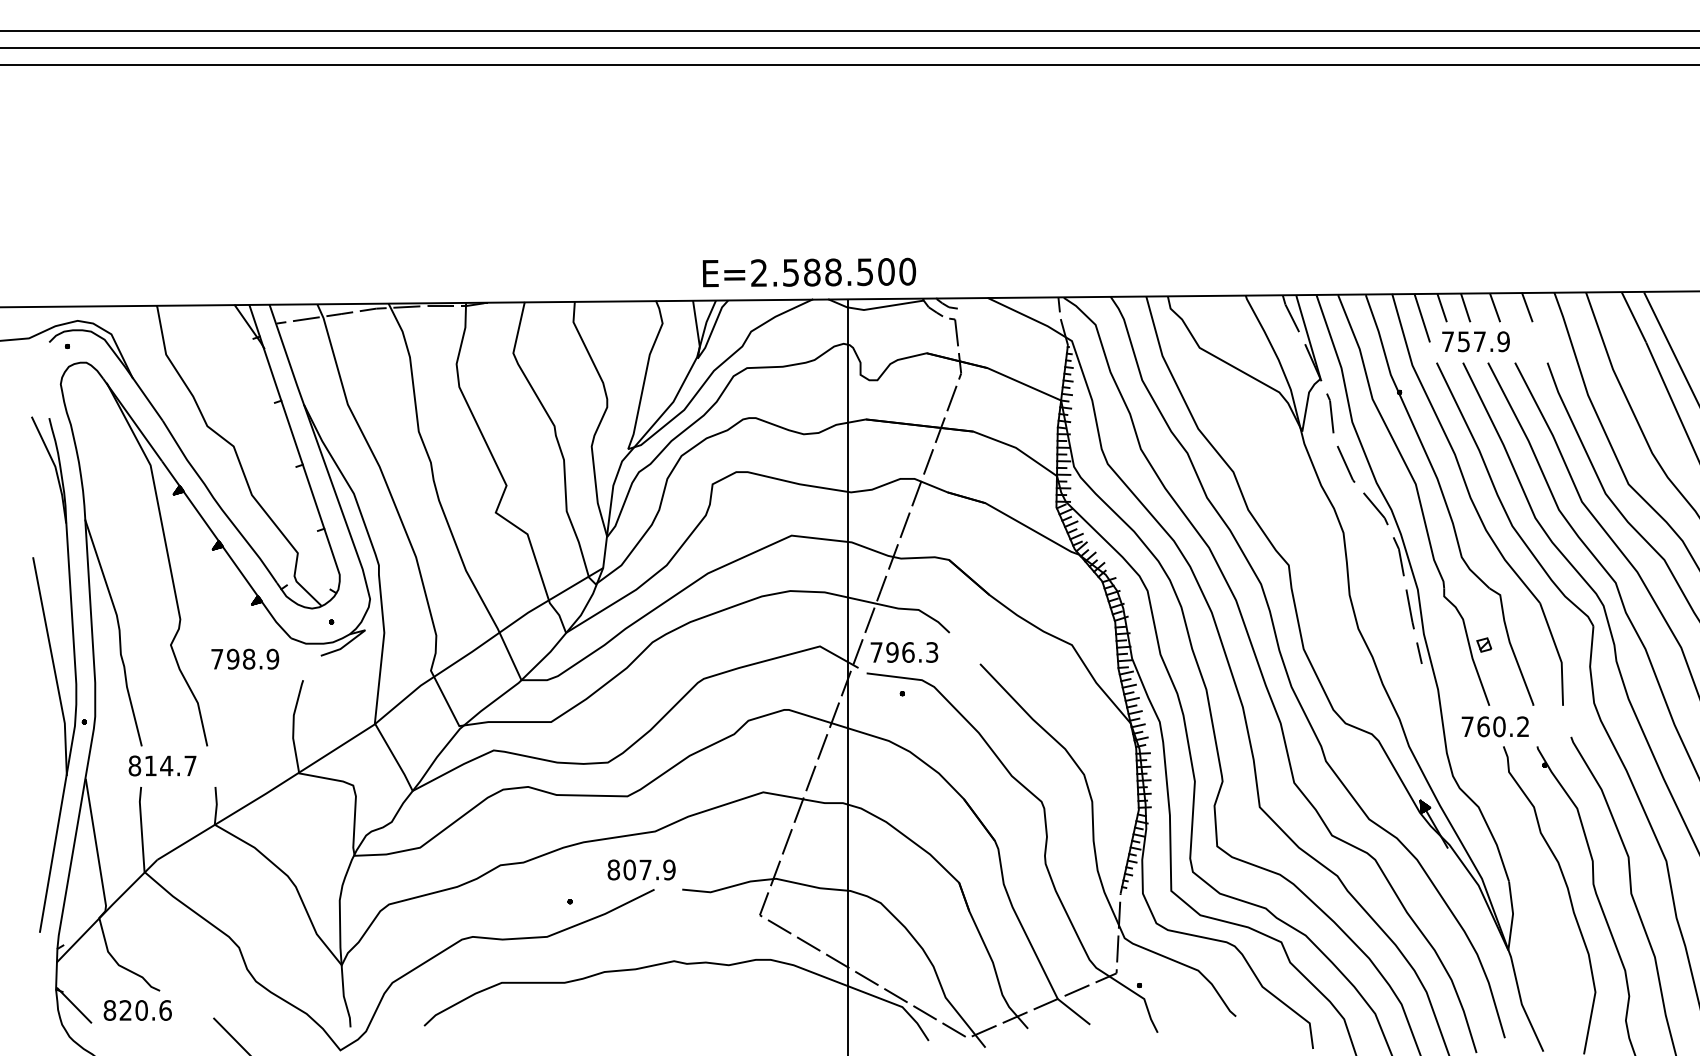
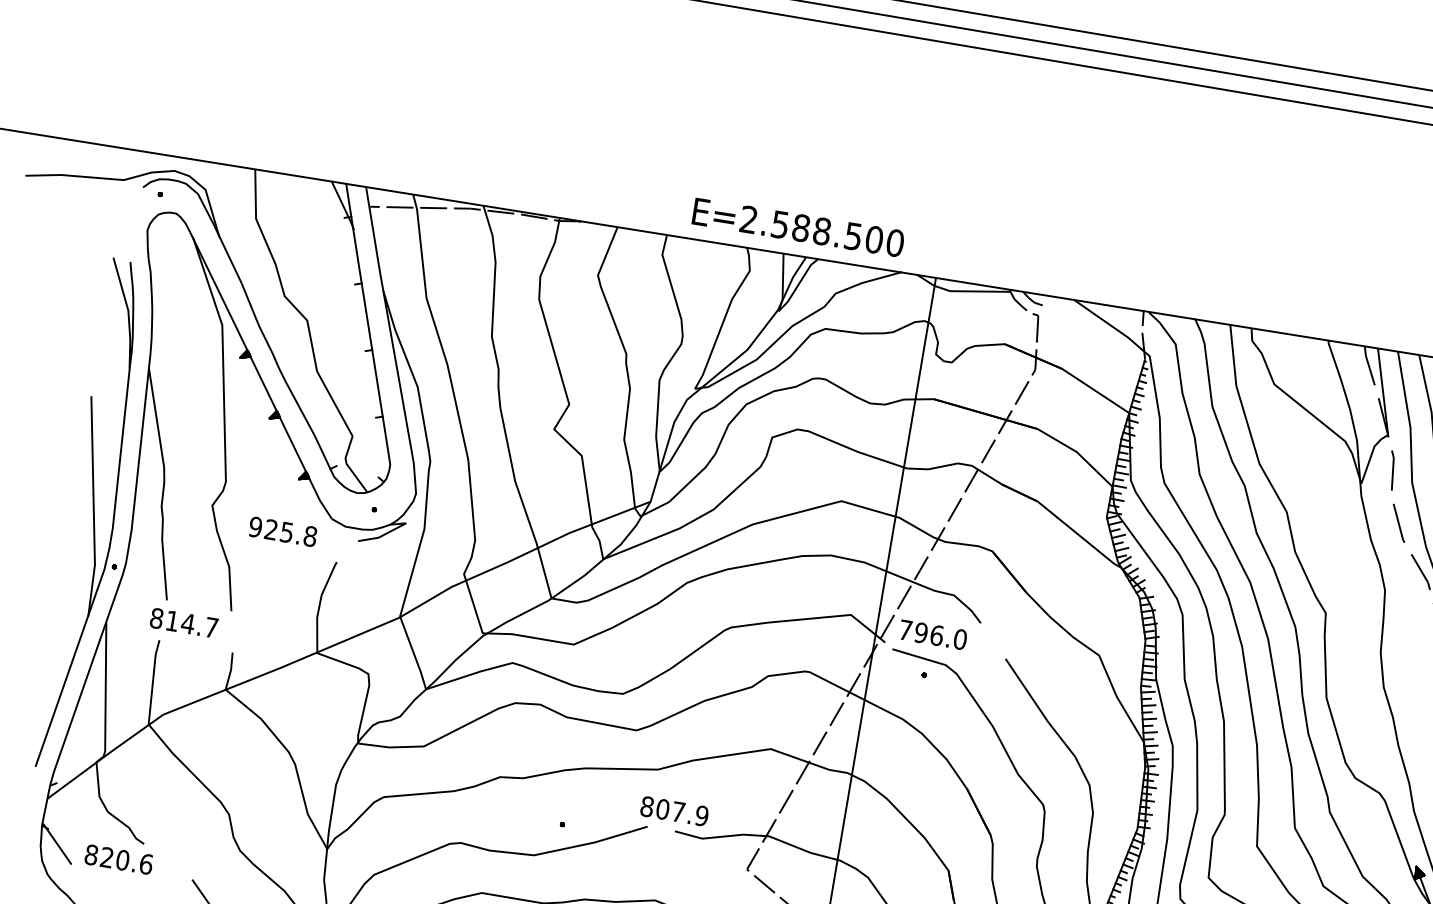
text: (809, 272) -> (798, 227), moved
text: (932, 652) -> (960, 639), 796.3 -> 796.0
text: (245, 658) -> (283, 531), 798.9 -> 925.8
text: (641, 869) -> (674, 810), moved

